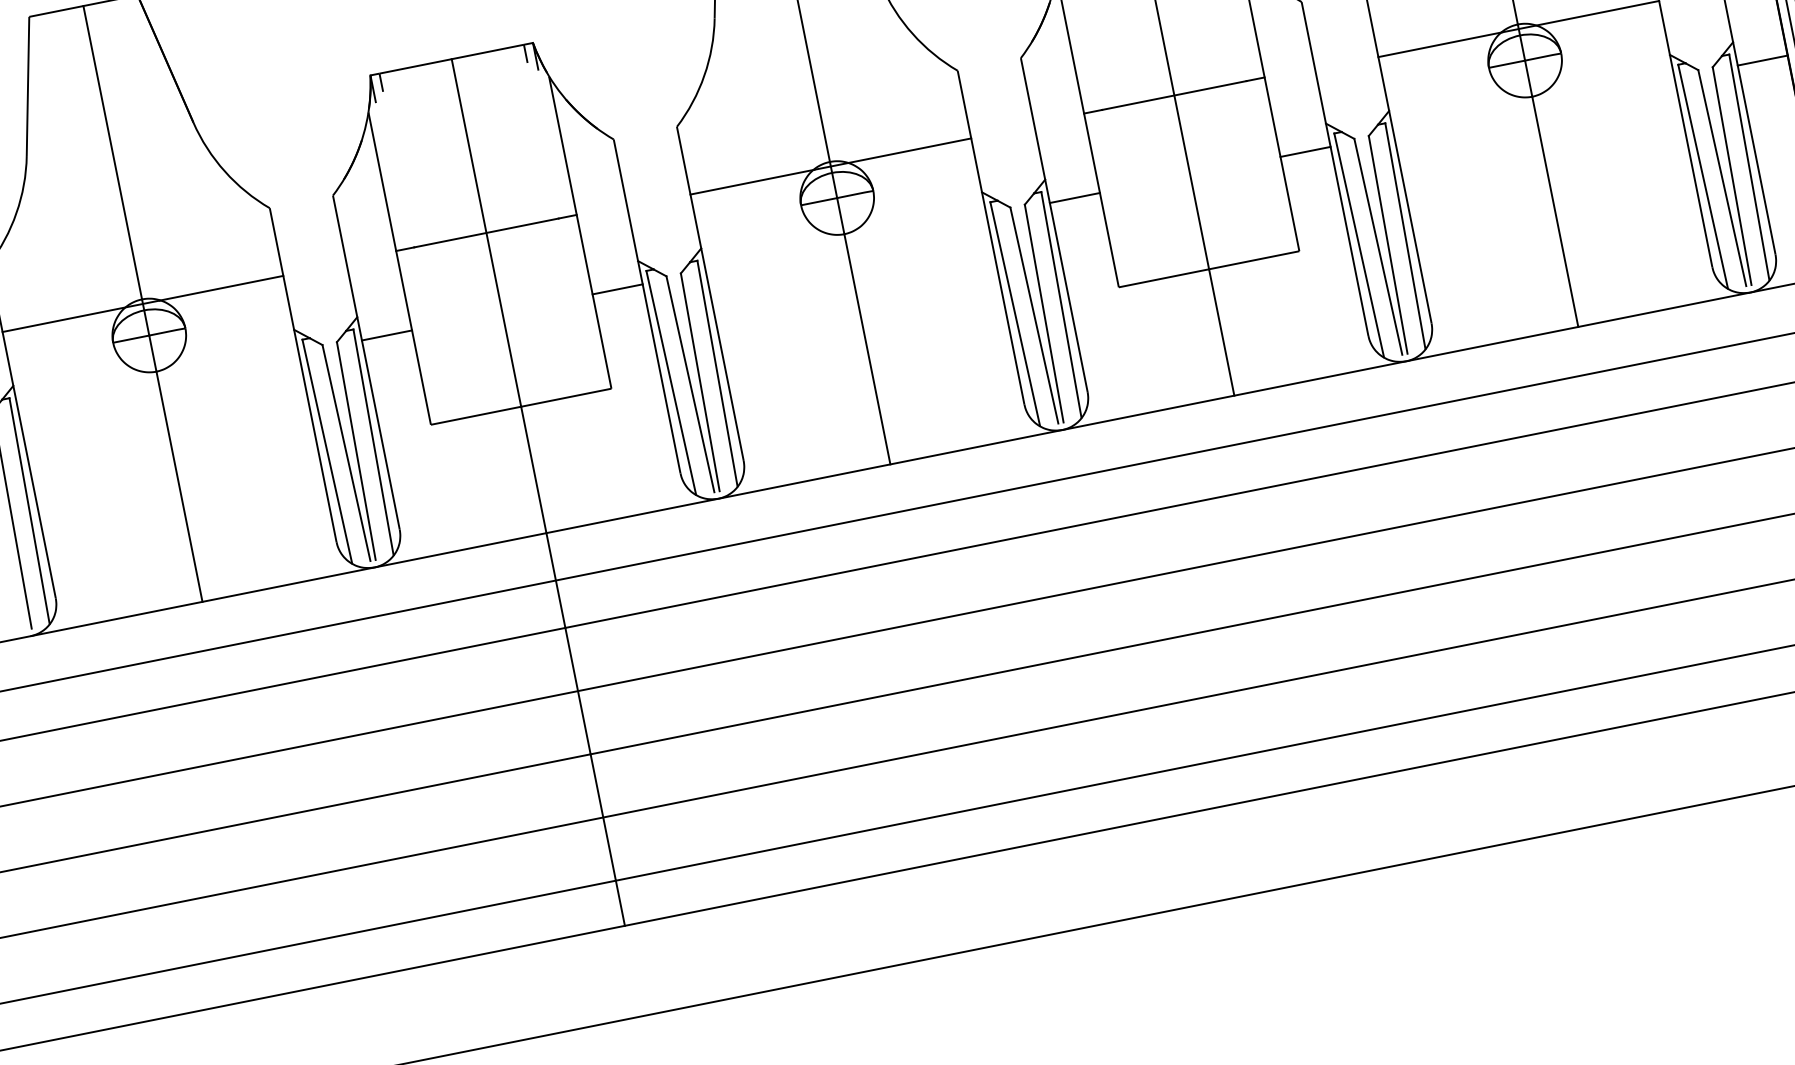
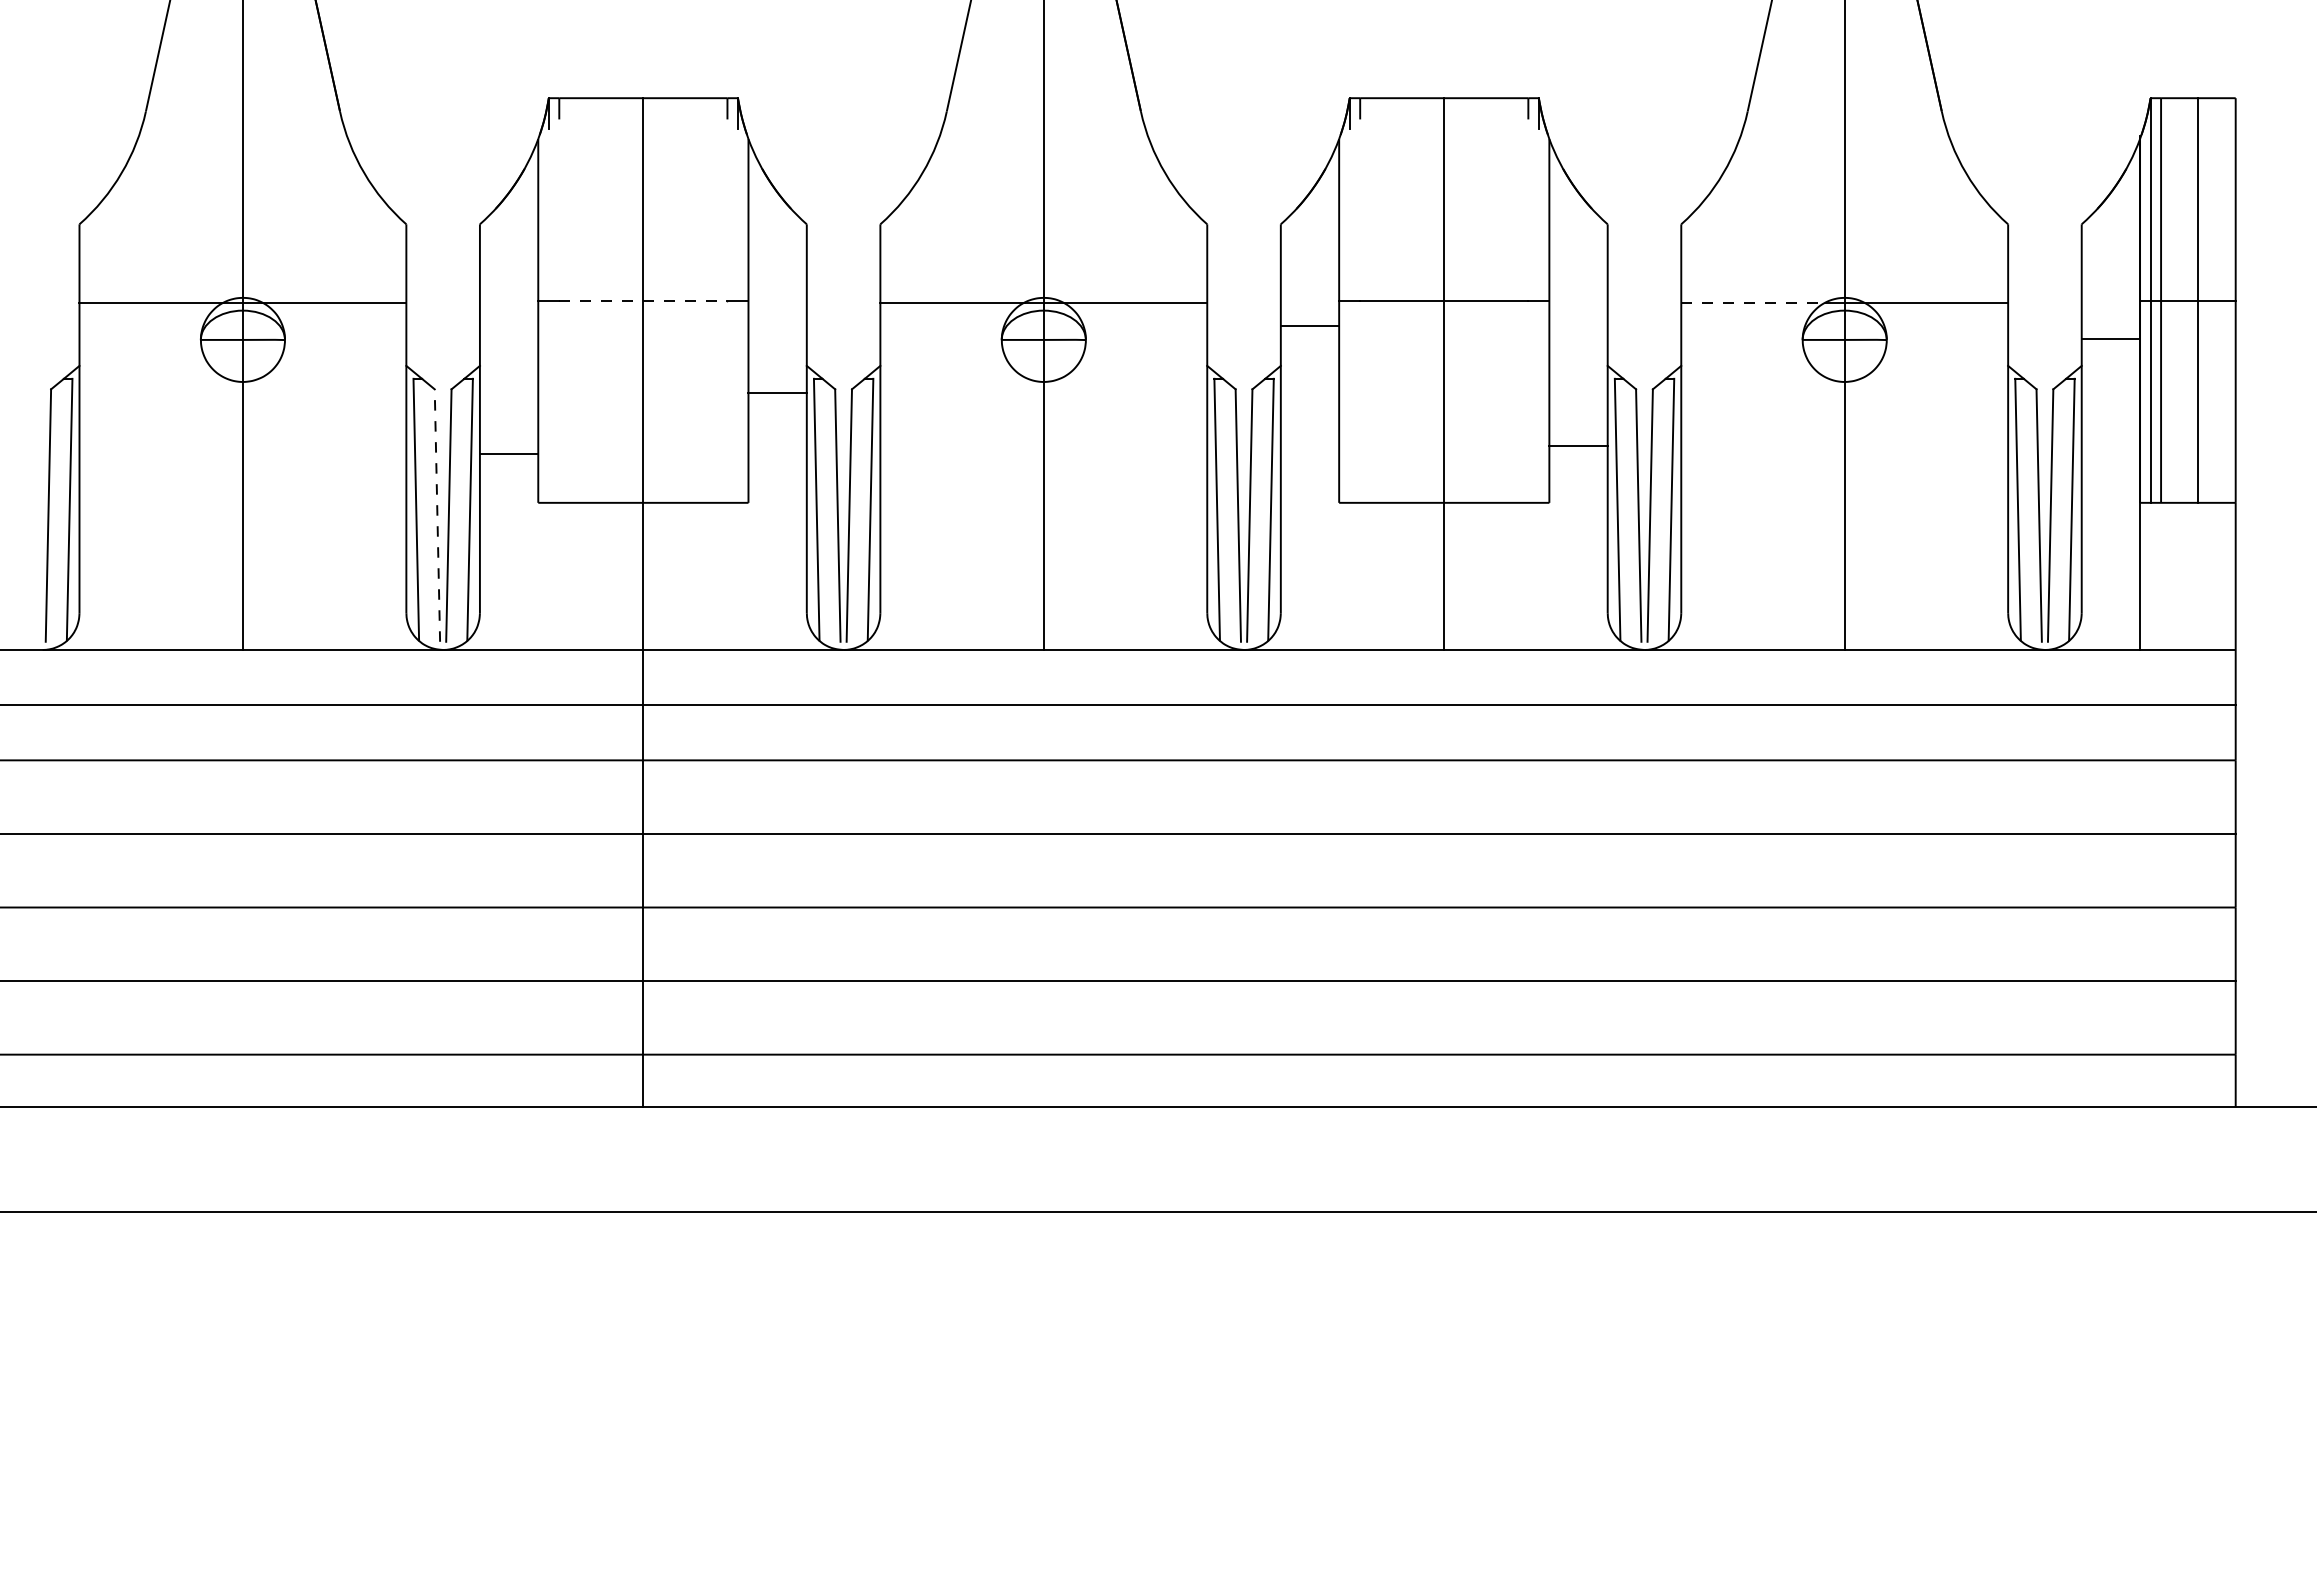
line: (1440, 45) -> (1753, 303), solid -> dashed
line: (1762, 61) -> (2110, 339), moved
line: (1305, 152) -> (1578, 446), moved
line: (1074, 198) -> (1309, 326), moved
line: (486, 232) -> (643, 300), solid -> dashed
line: (386, 335) -> (508, 454), moved
line: (346, 452) -> (437, 515), solid -> dashed

